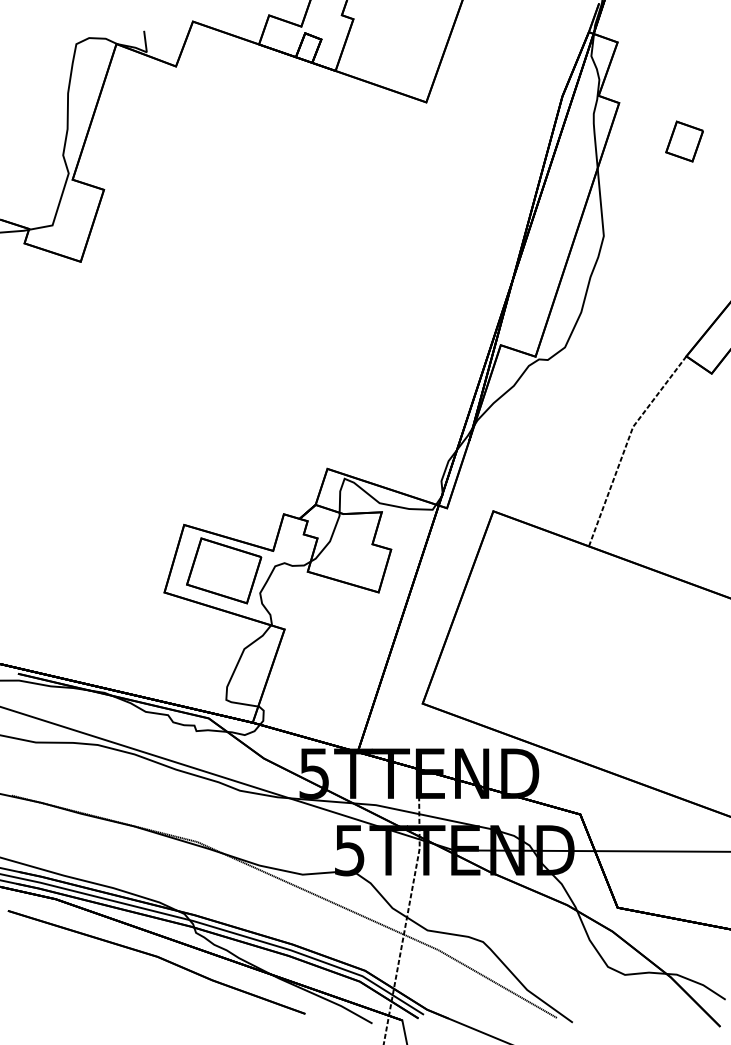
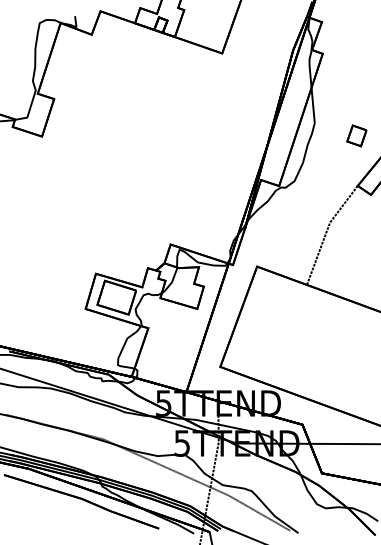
part: (683, 140) -> (356, 135), moved

